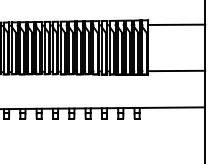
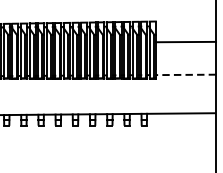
line: (176, 24) -> (185, 41), moved
line: (176, 70) -> (185, 74), solid -> dashed

